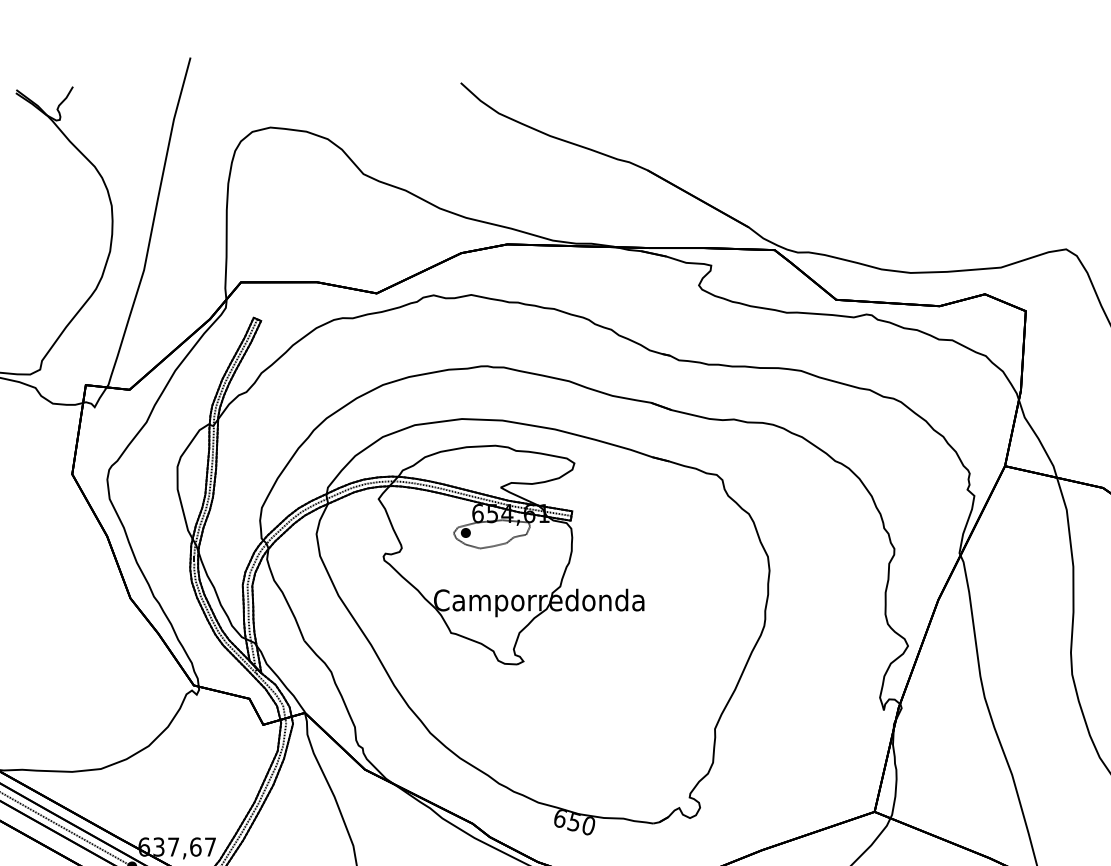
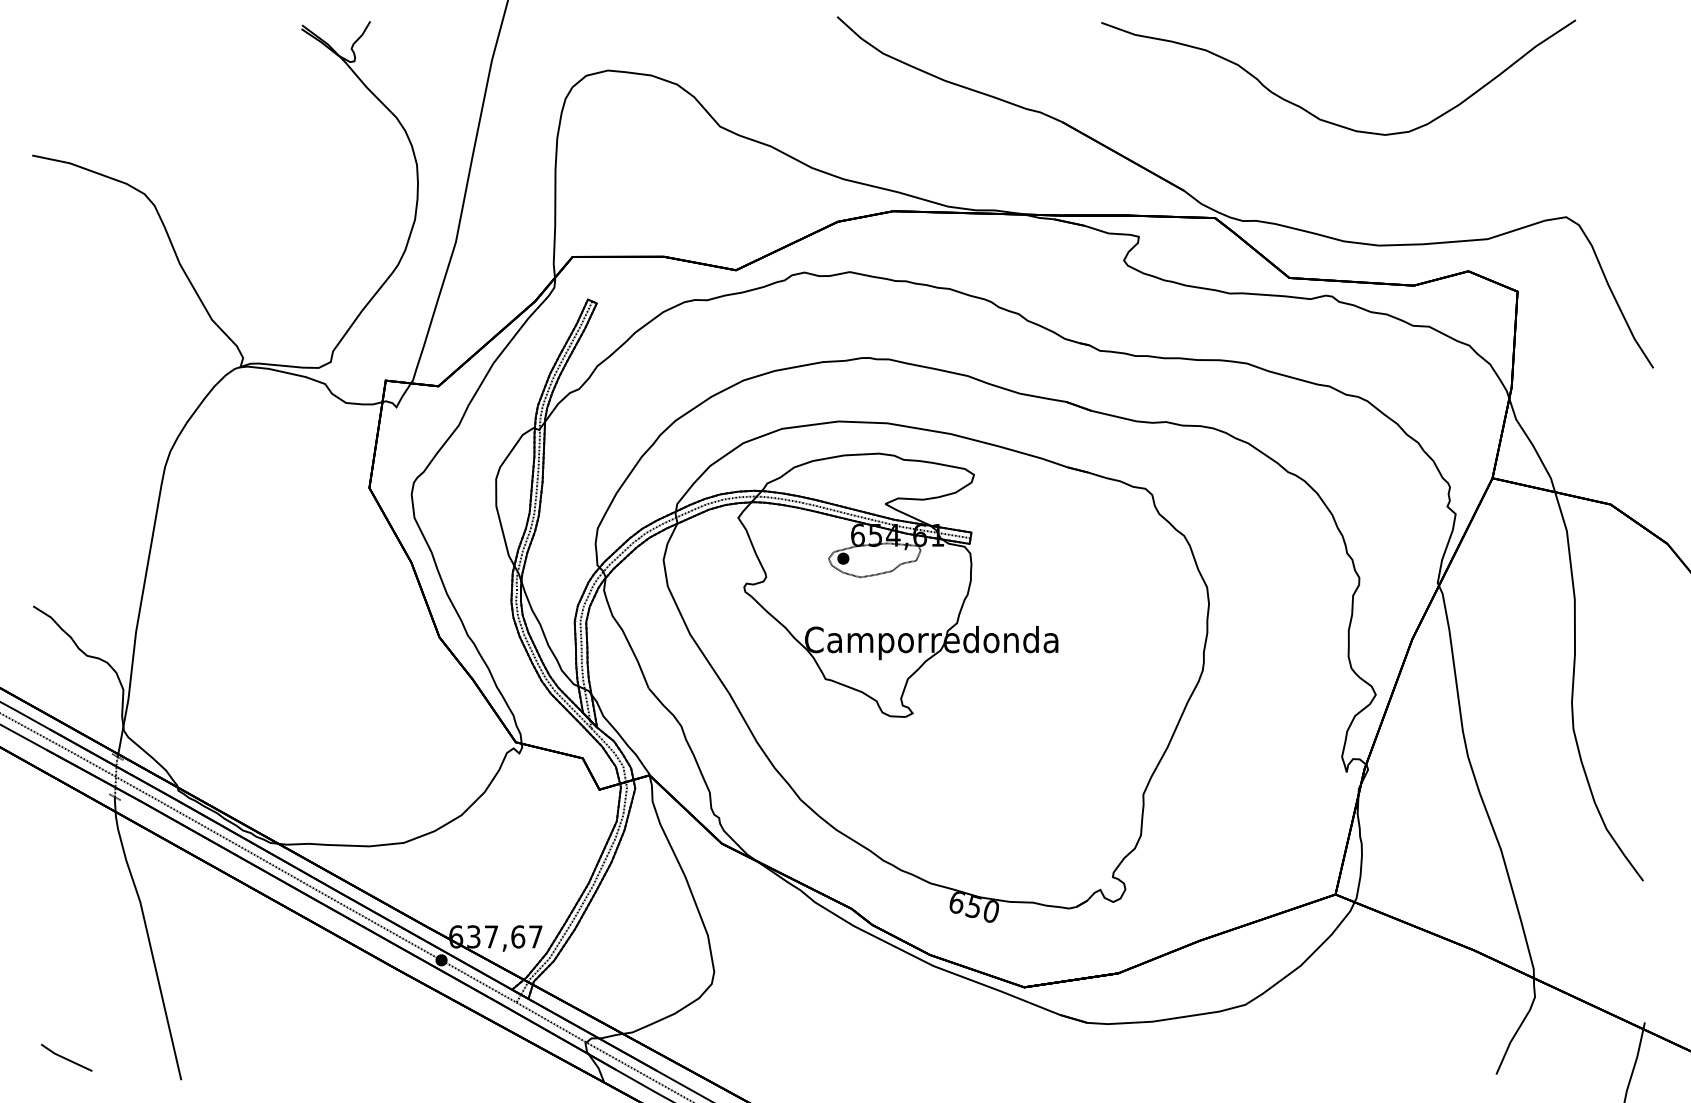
curve: (859, 165) -> (1317, 116), added

